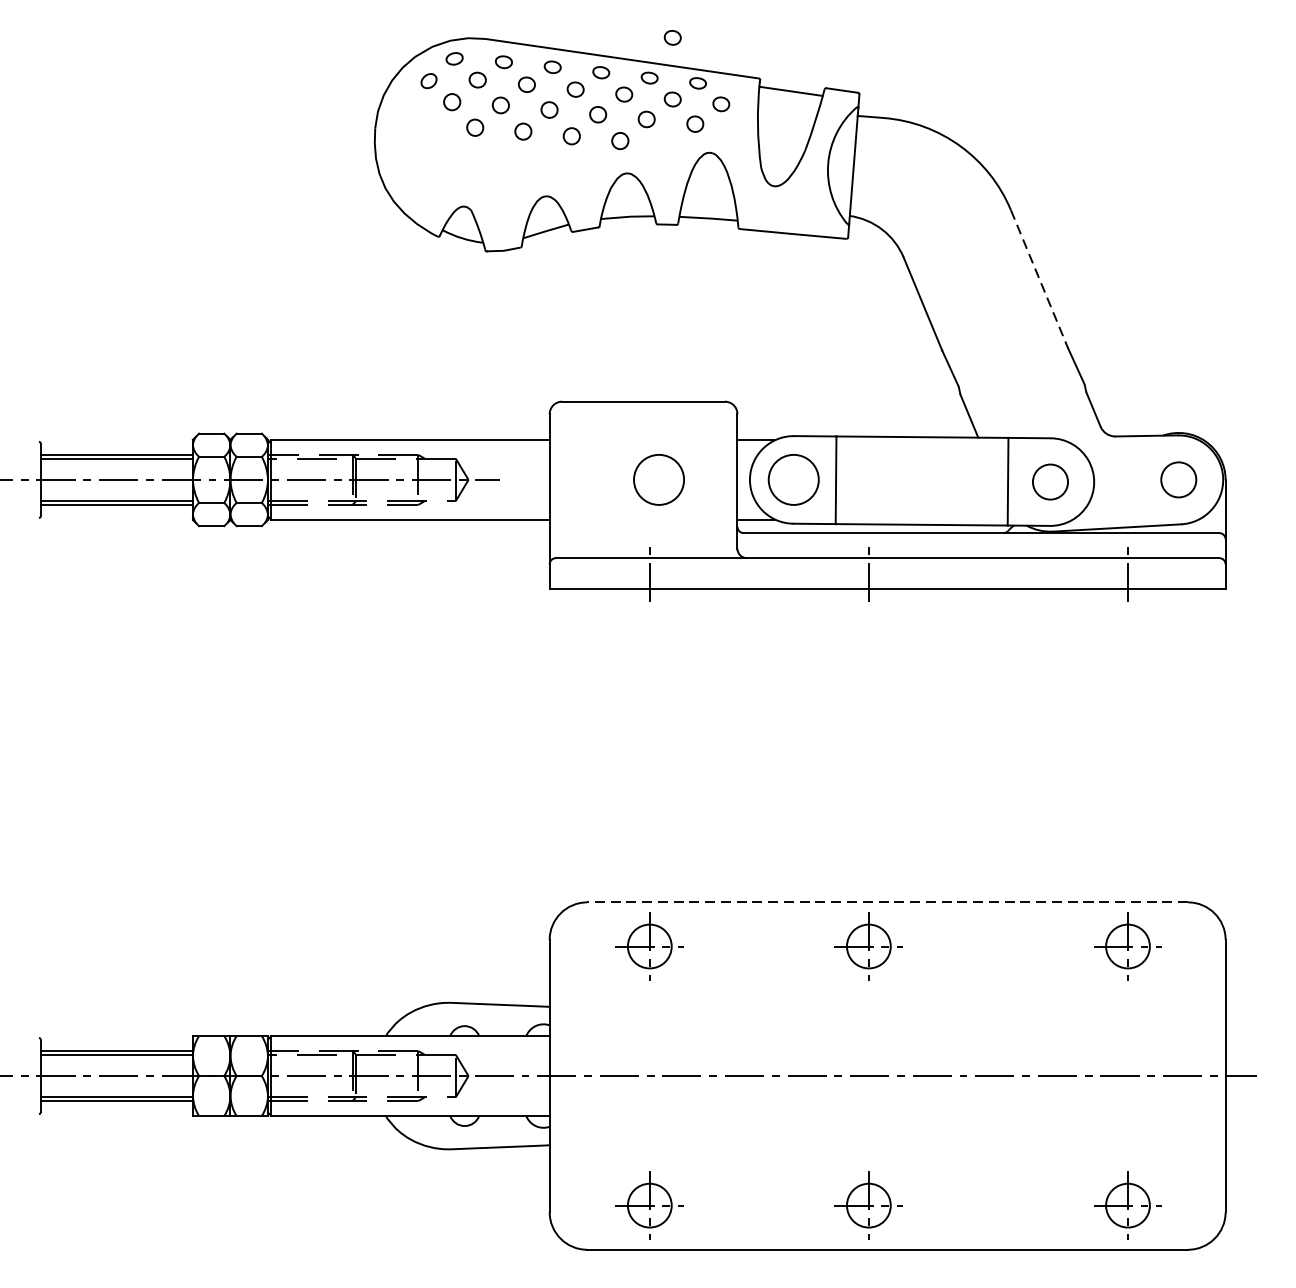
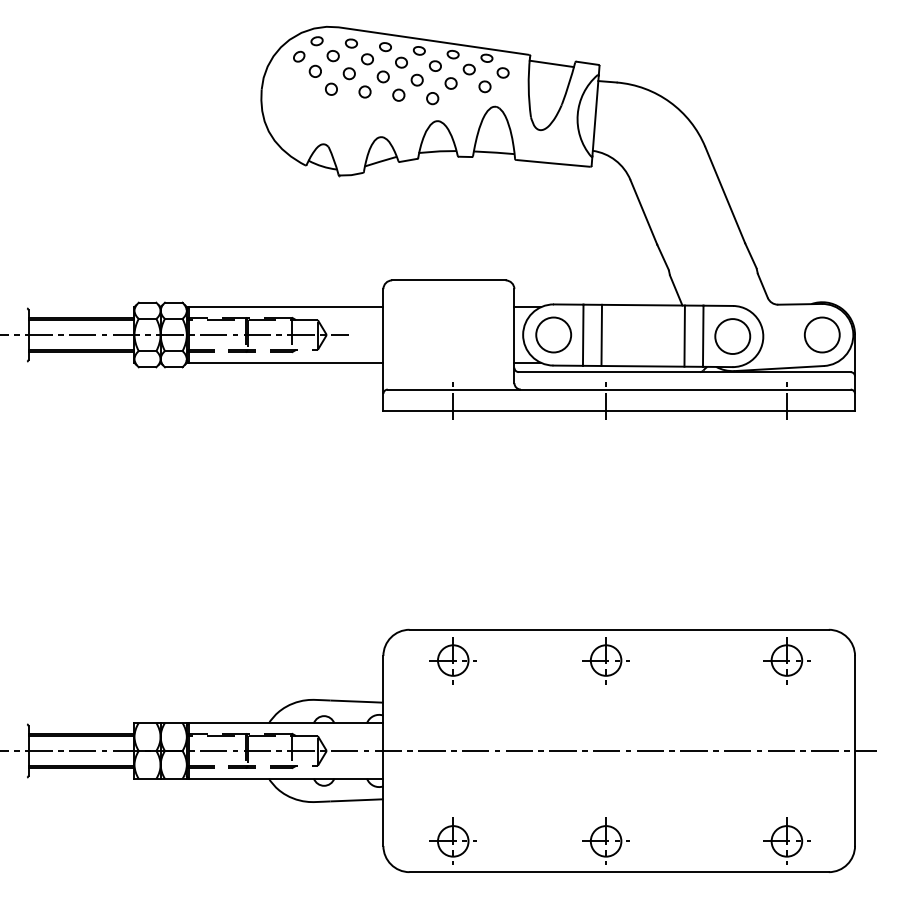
part: (671, 37) -> (468, 26), removed
line: (1039, 279) -> (725, 195), dashed -> solid
circle: (658, 479) -> (459, 334), removed
line: (862, 479) -> (601, 334), added
circle: (1179, 479) -> (822, 334), size x1.43
line: (981, 480) -> (684, 335), added
circle: (1050, 482) -> (732, 336), size x1.43
line: (888, 901) -> (619, 629), dashed -> solid

